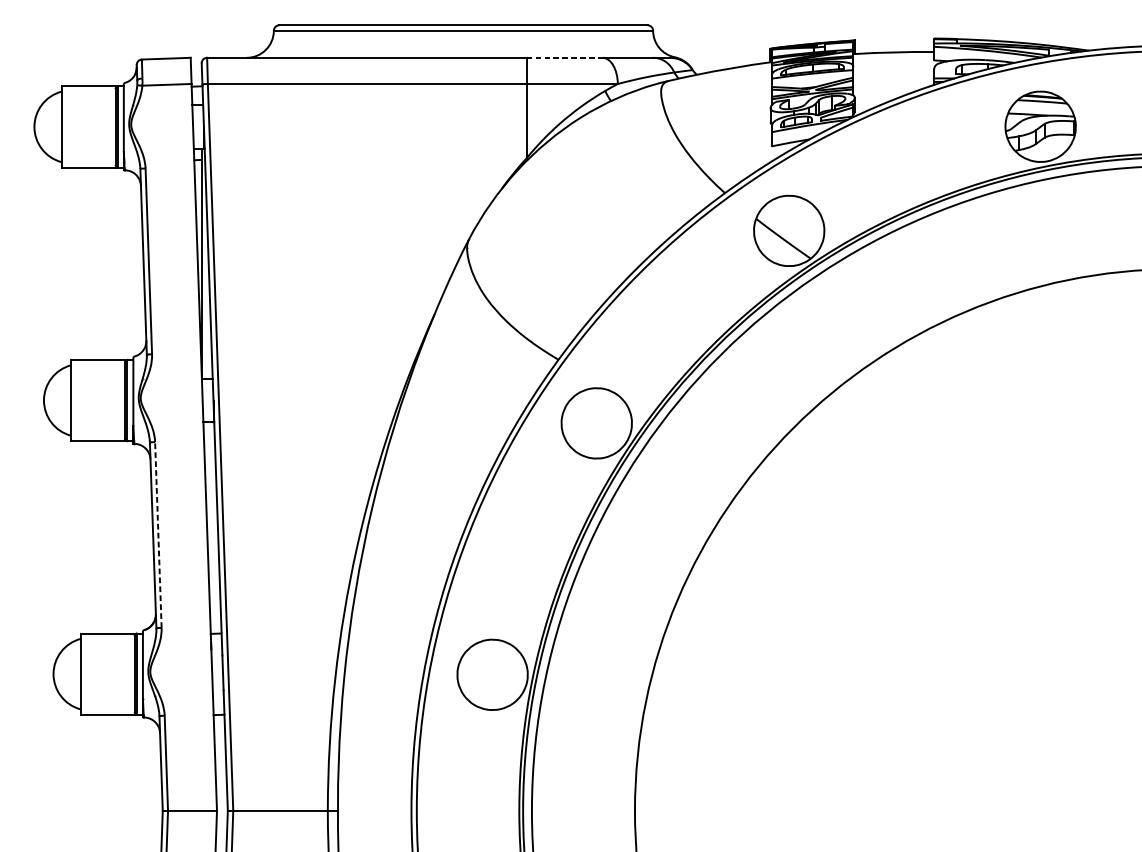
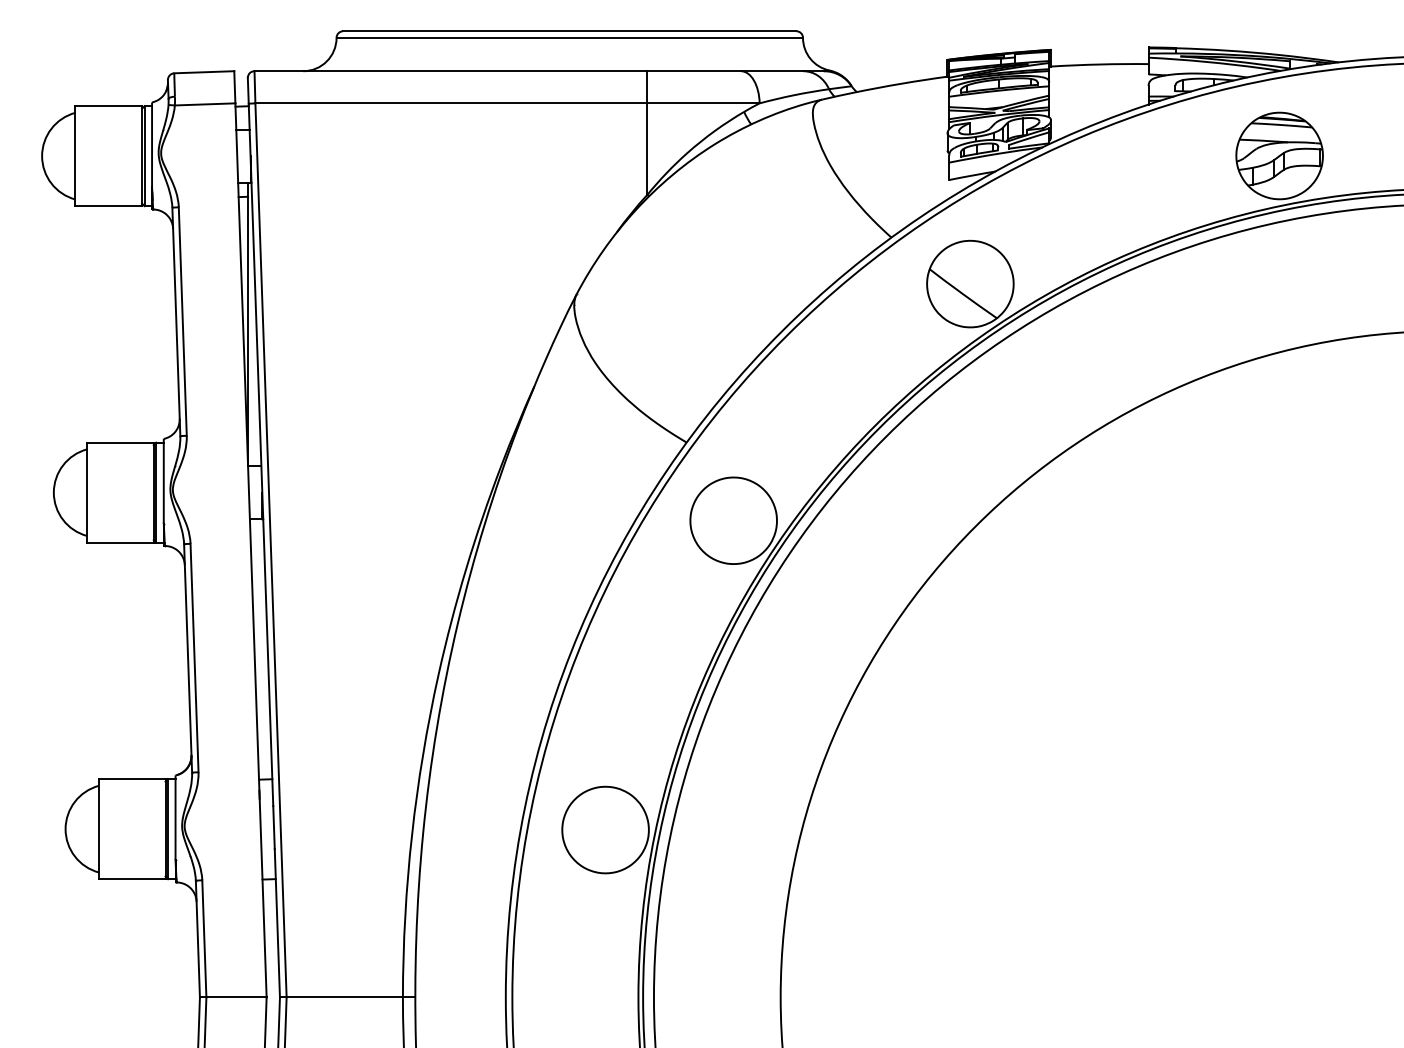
line: (564, 58) -> (694, 71), dashed -> solid
line: (158, 534) -> (194, 657), dashed -> solid

